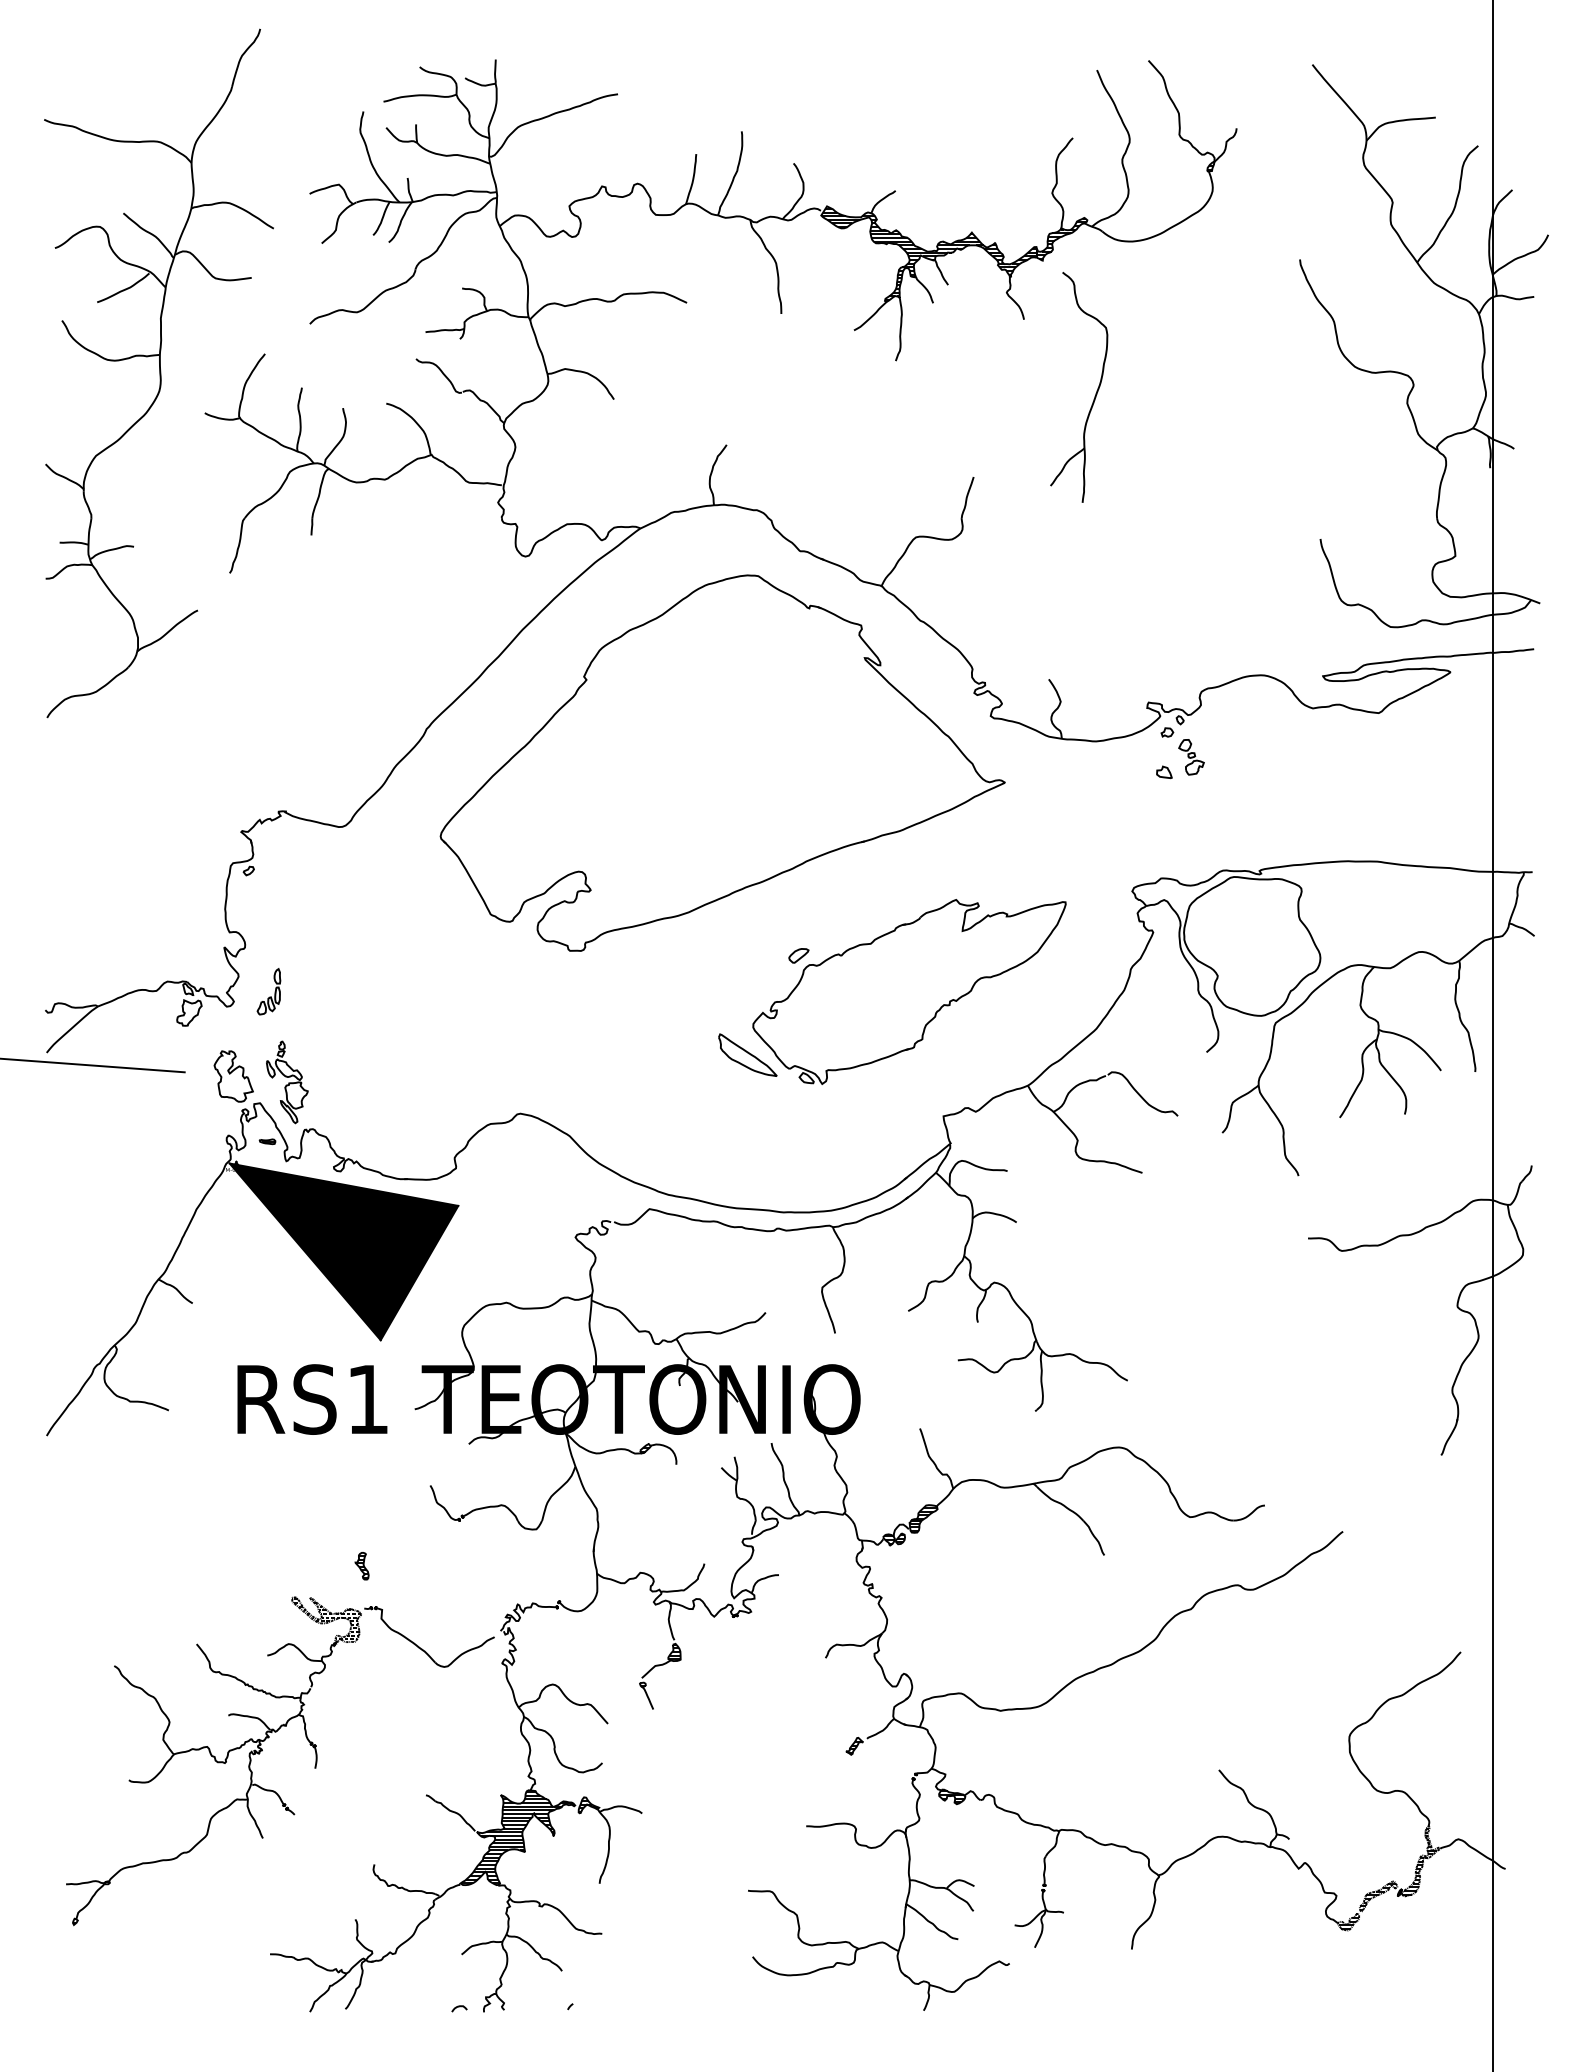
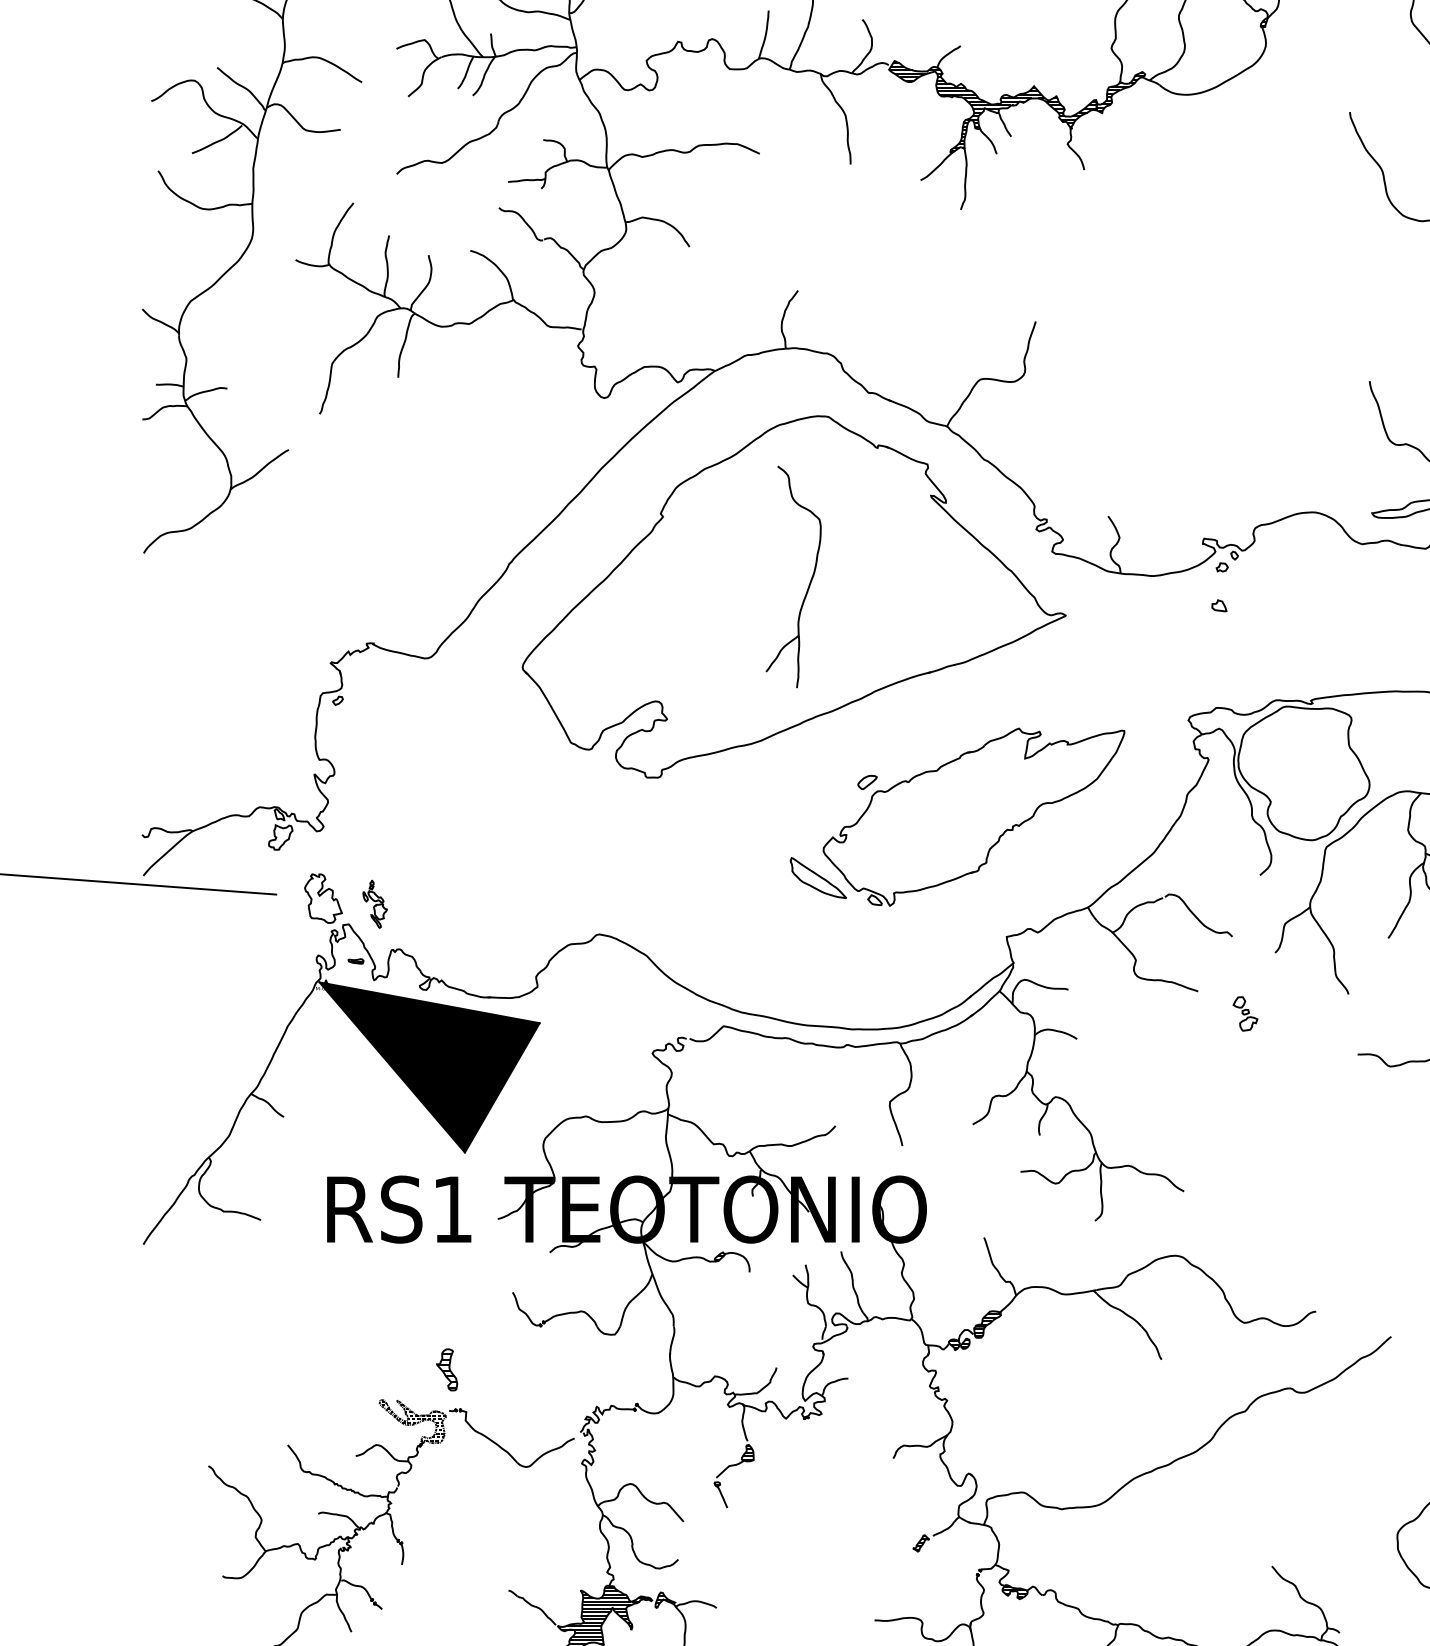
part: (1095, 393) -> (809, 582), moved
part: (1191, 757) -> (1245, 1014), moved
part: (268, 991) -> (356, 816), removed
part: (287, 1082) -> (375, 904), size x0.6
part: (361, 1566) -> (446, 1370), size x1.6

